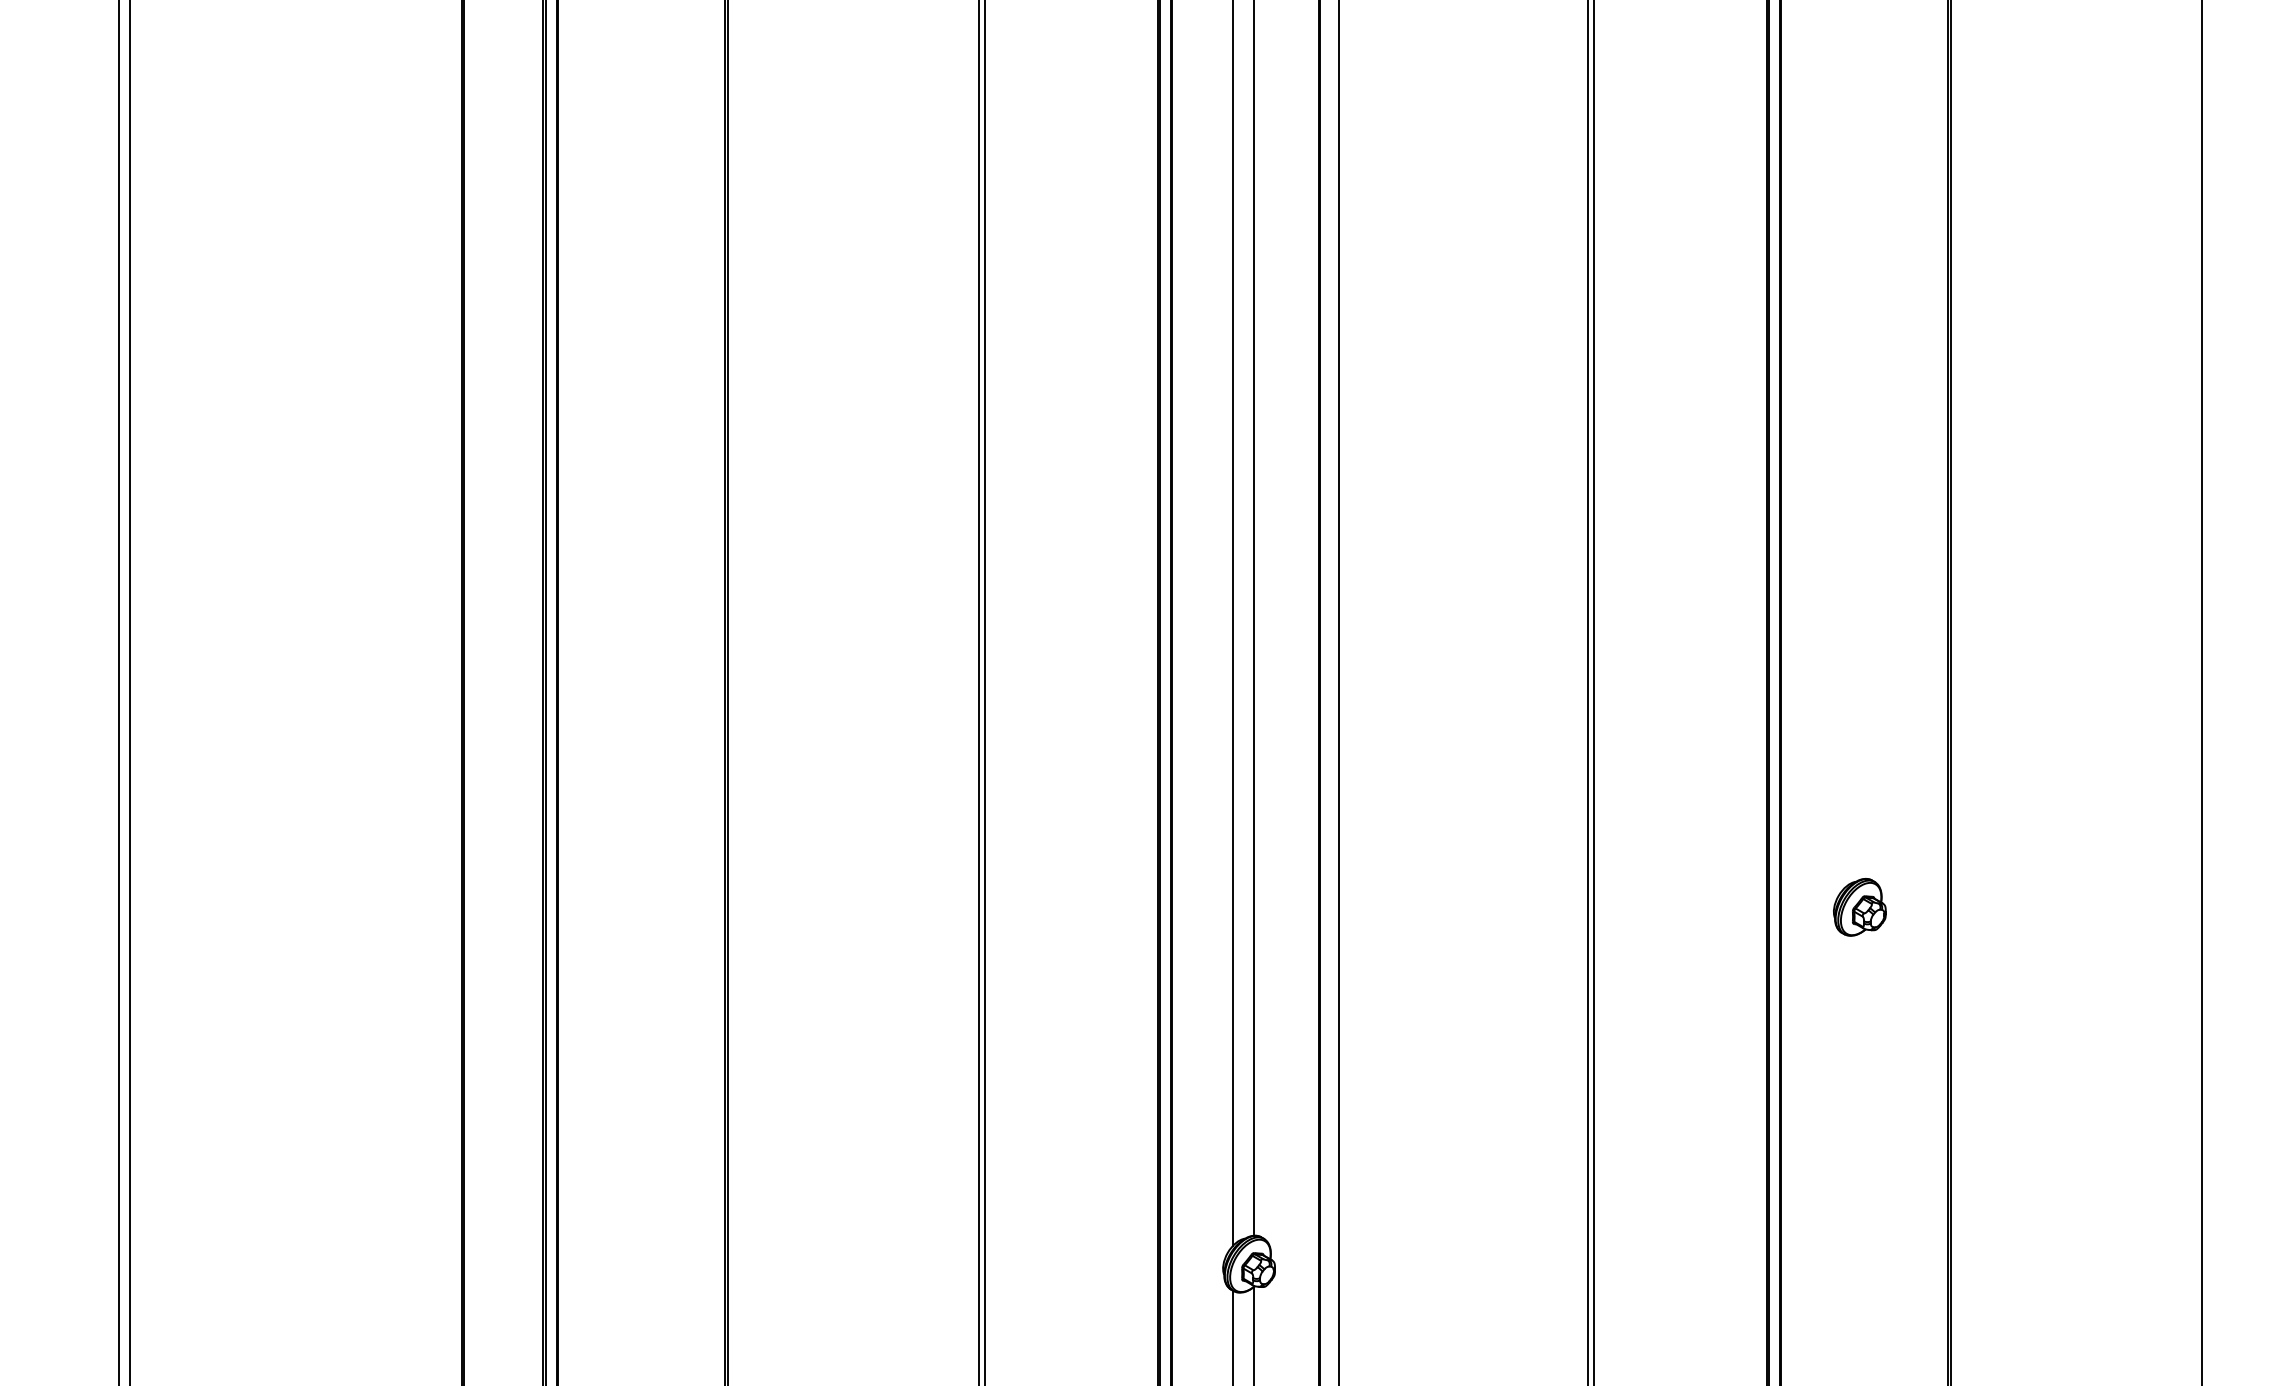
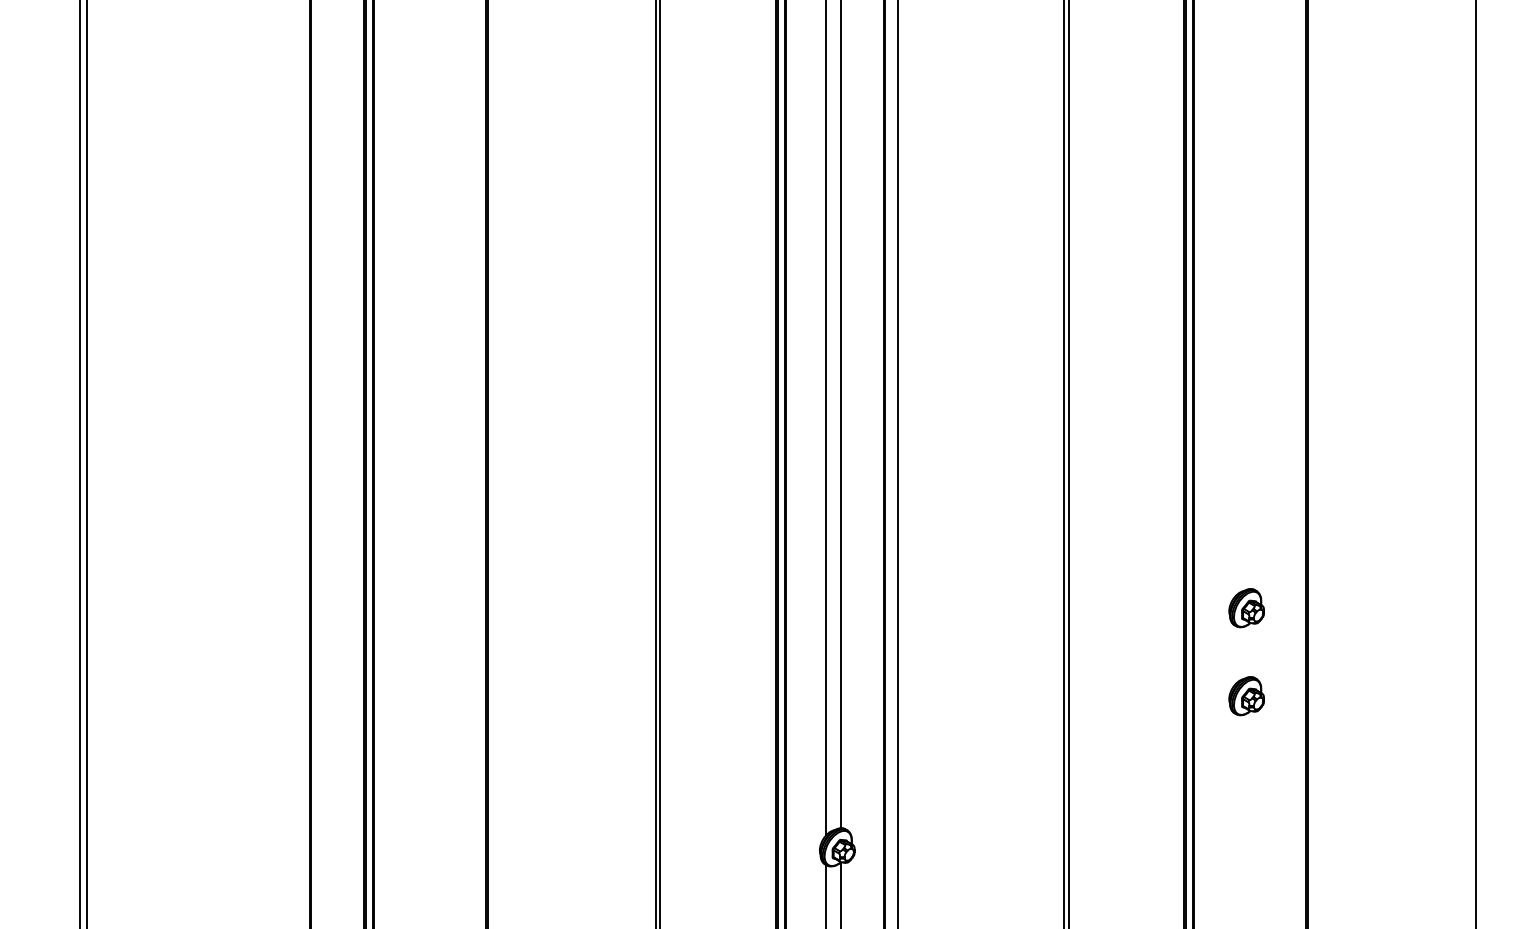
part: (1859, 1039) -> (1246, 696), added

